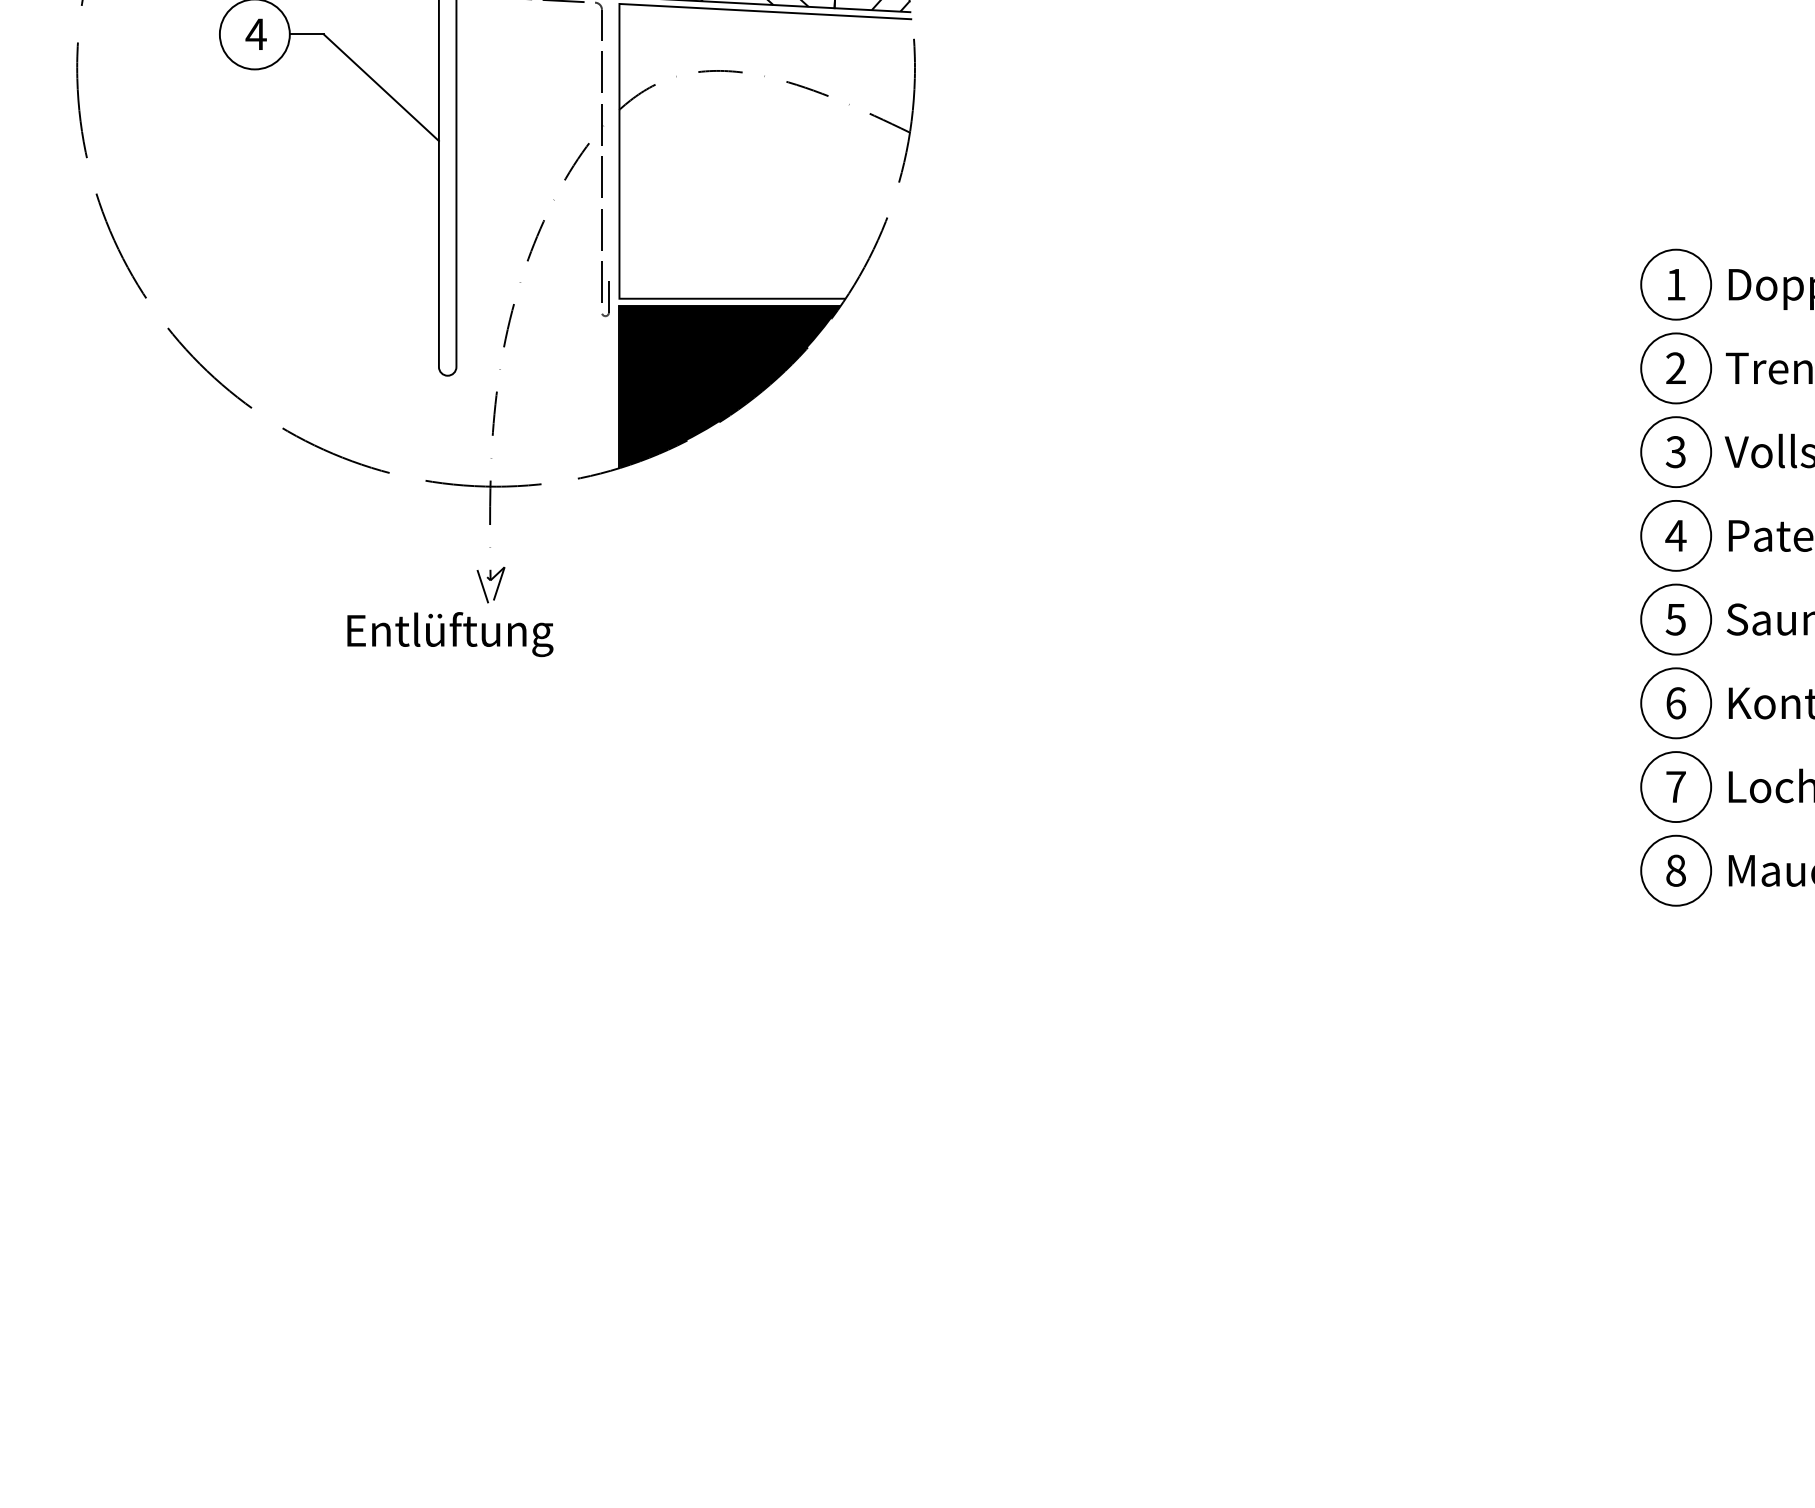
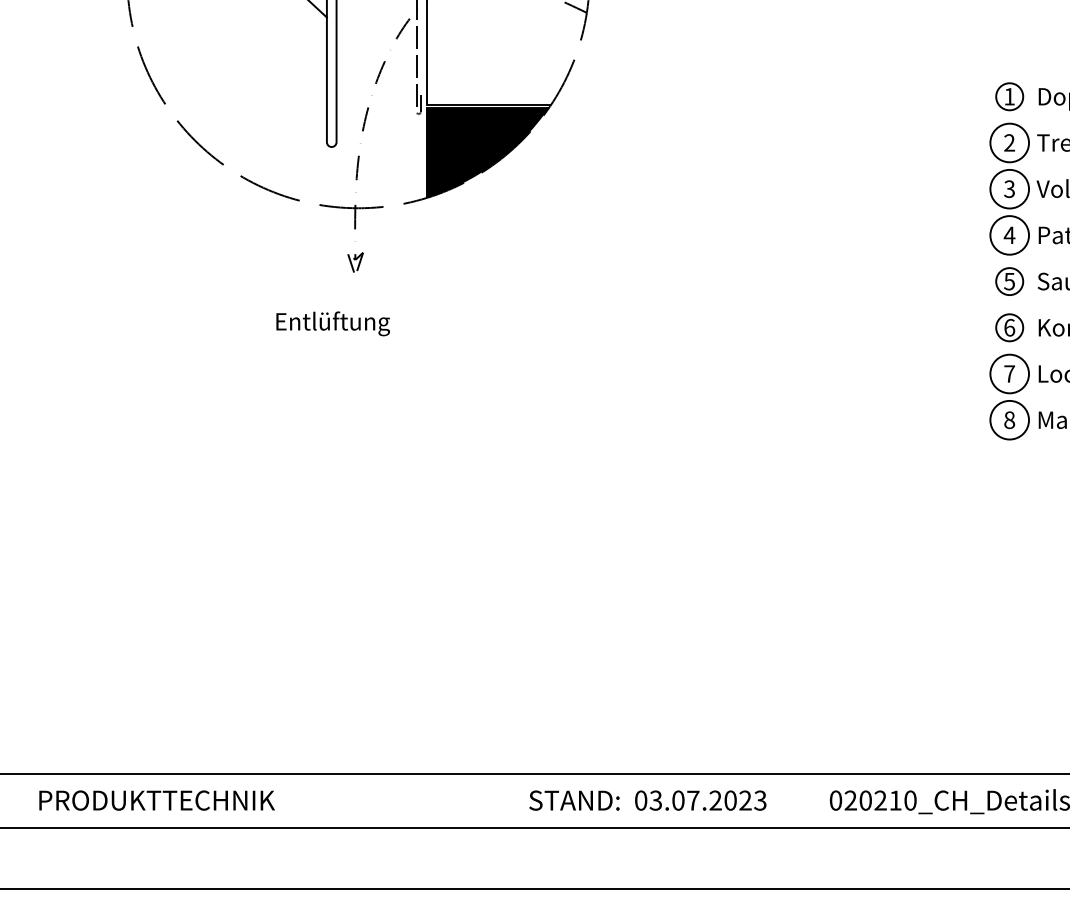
circle: (1675, 284) -> (1009, 96), size x0.7
circle: (1675, 619) -> (1009, 281), size x0.7
text: (449, 633) -> (332, 323), moved
circle: (1675, 702) -> (1009, 327), size x0.7

